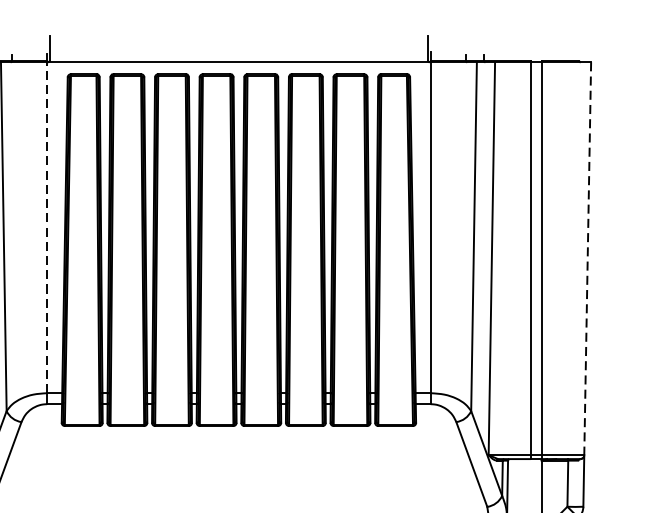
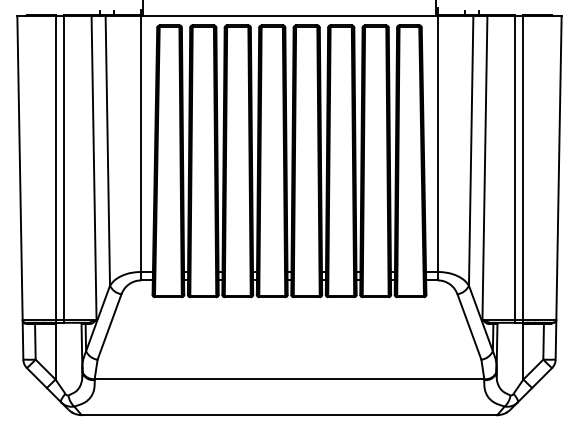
line: (47, 228) -> (141, 144), dashed -> solid
line: (587, 259) -> (558, 168), dashed -> solid

